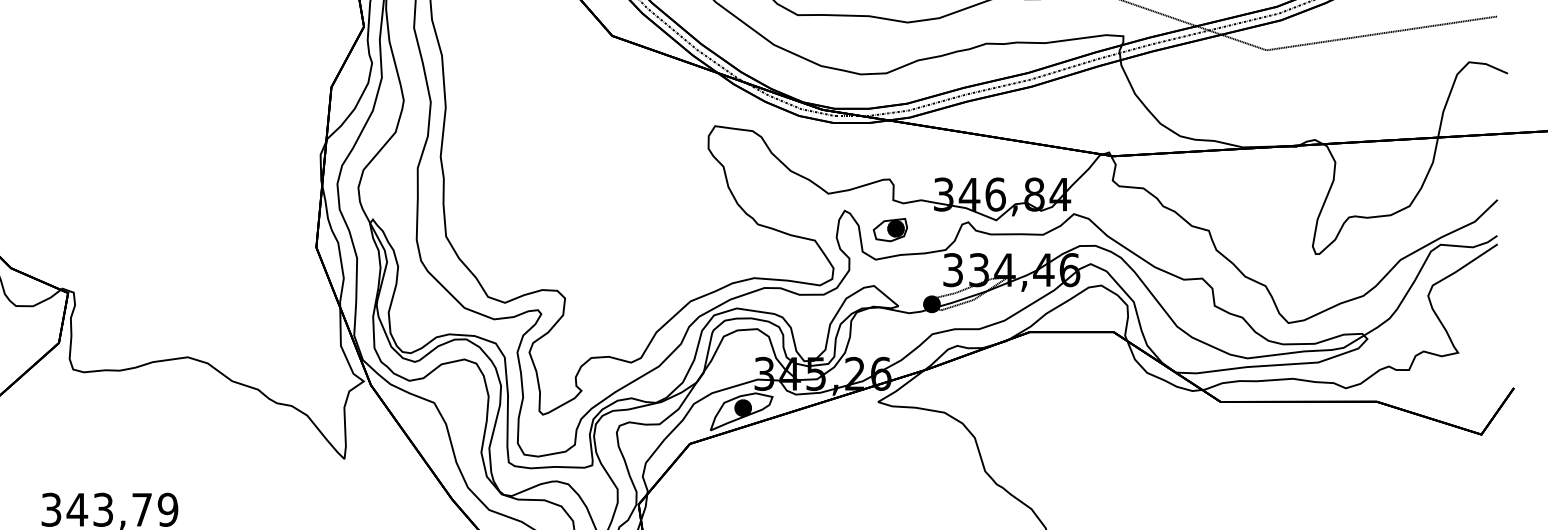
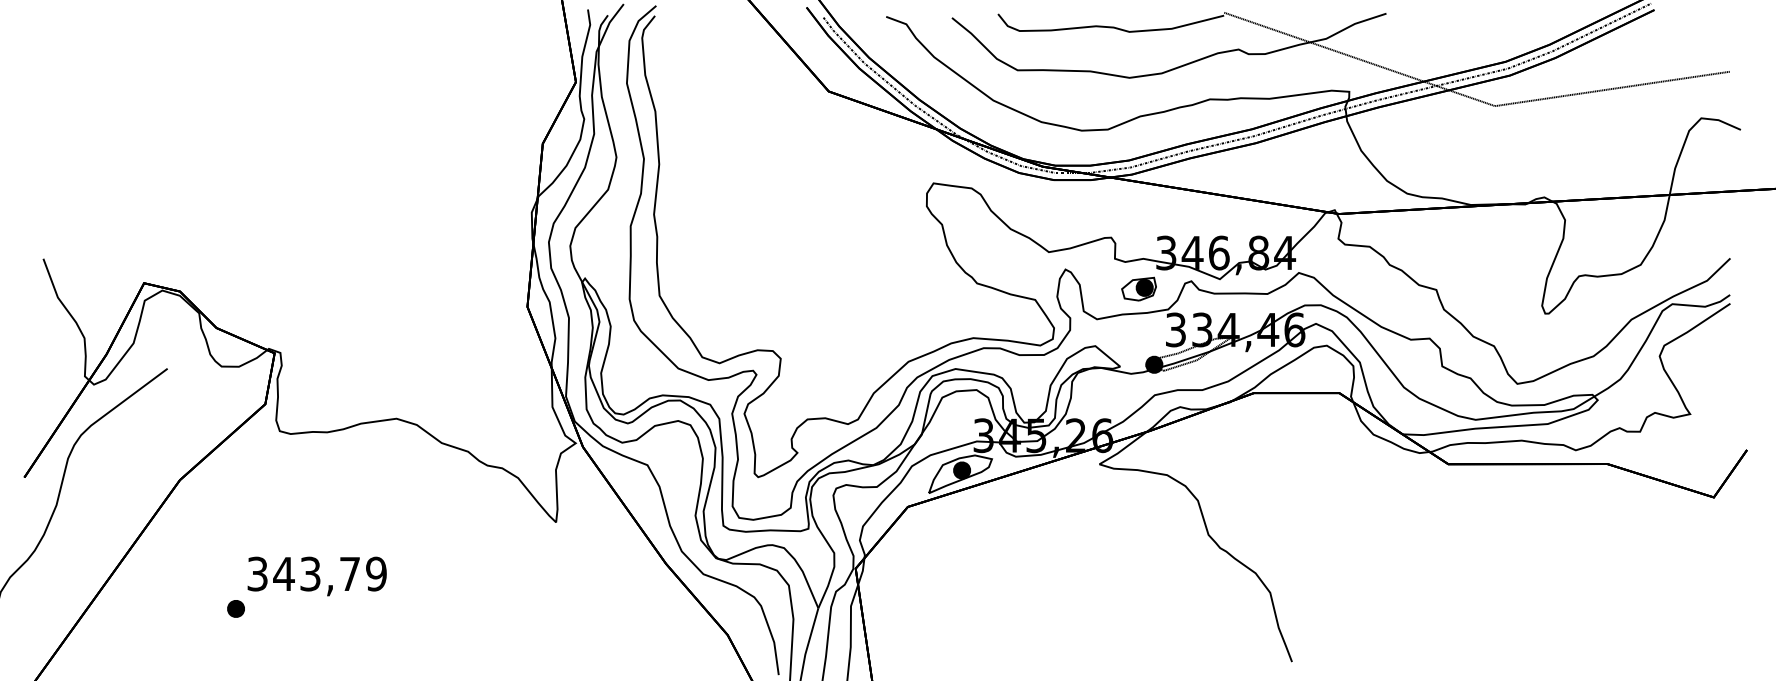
part: (889, 229) -> (1138, 288), moved

